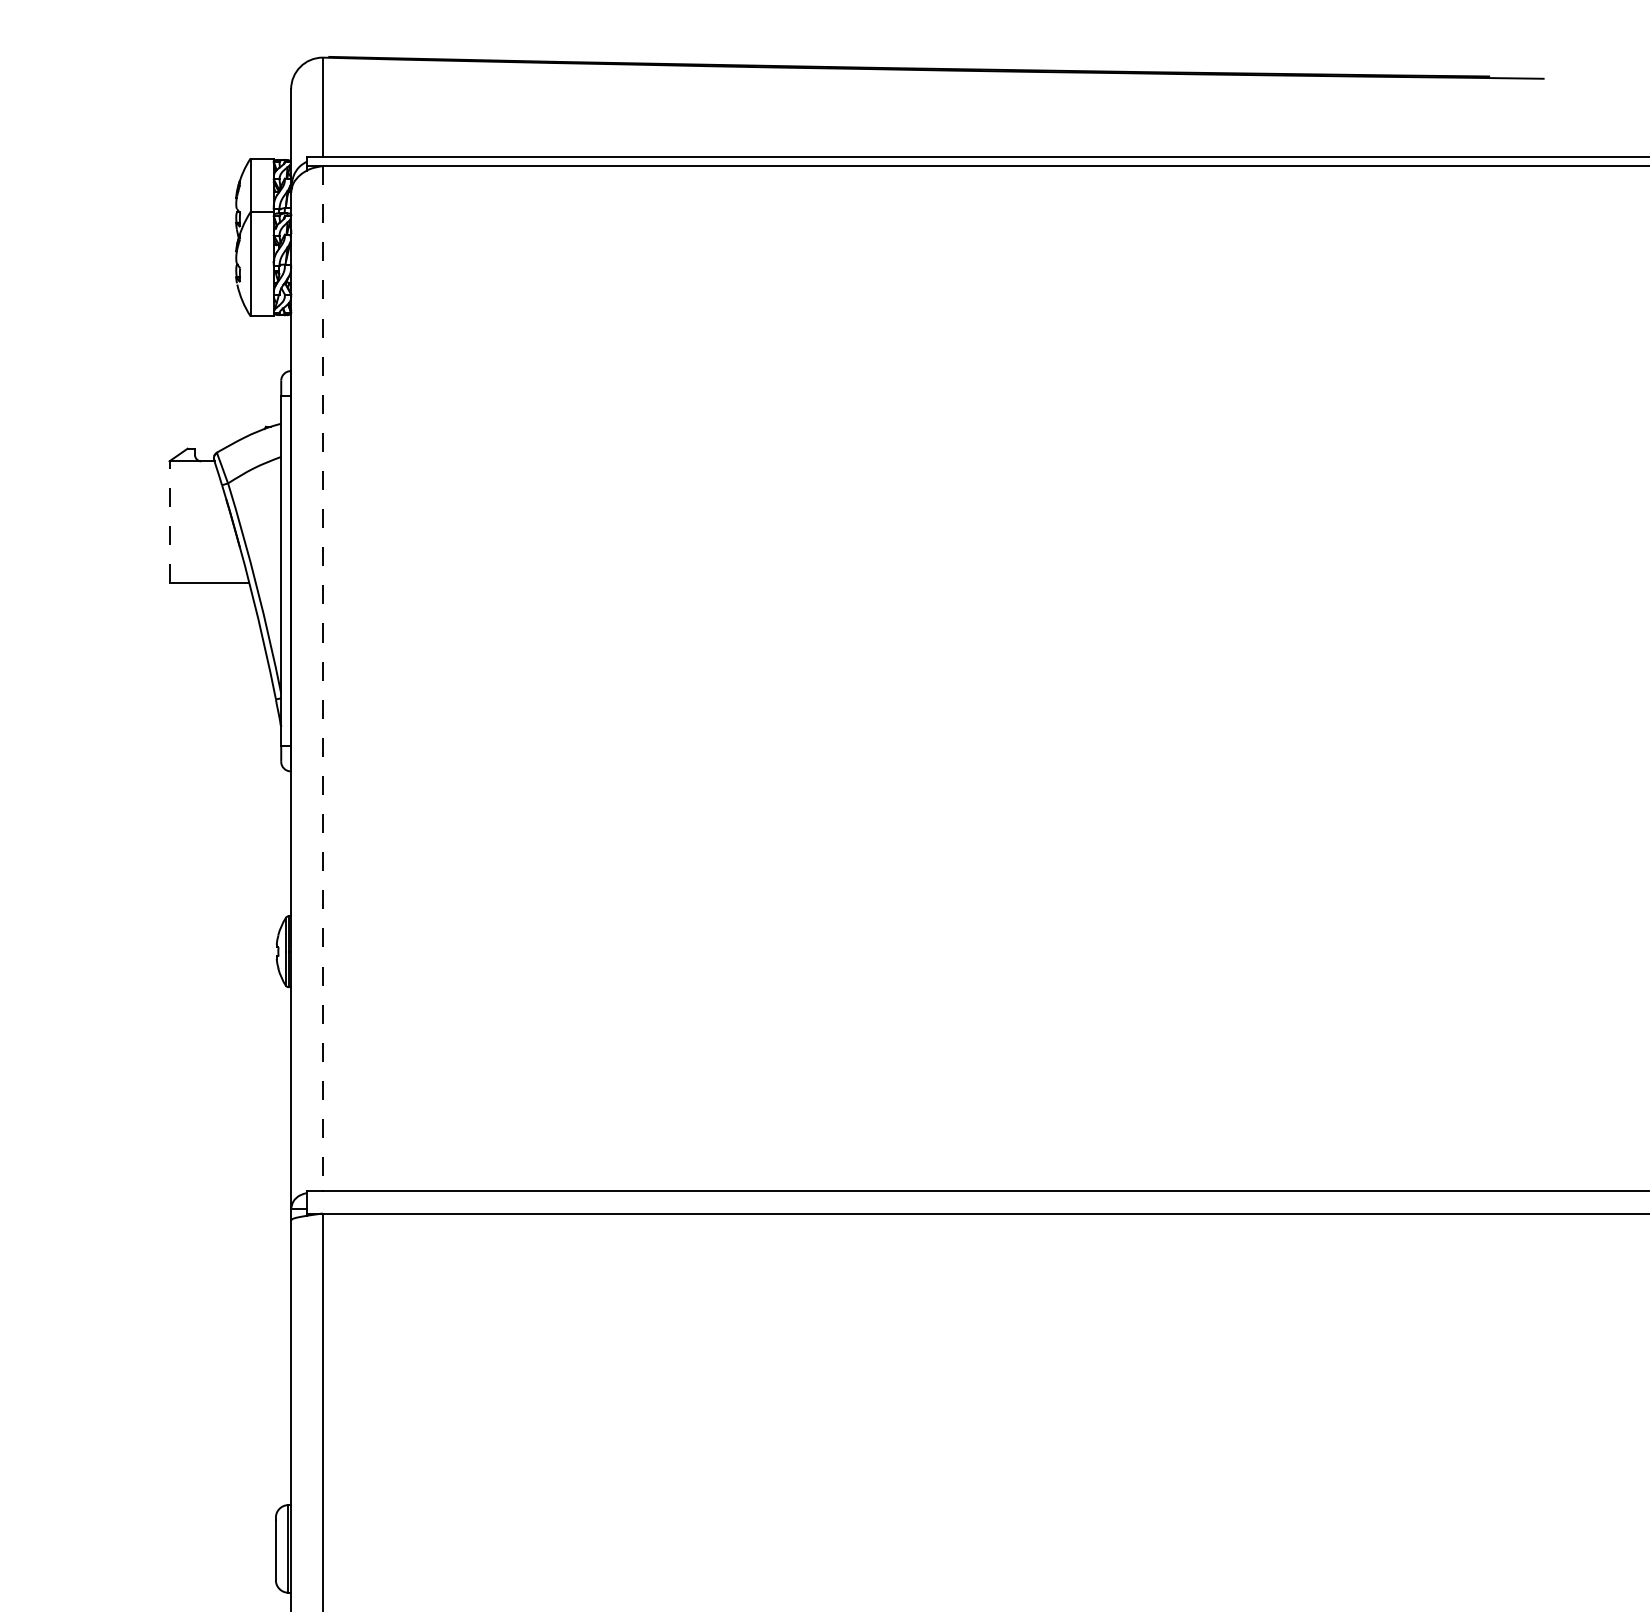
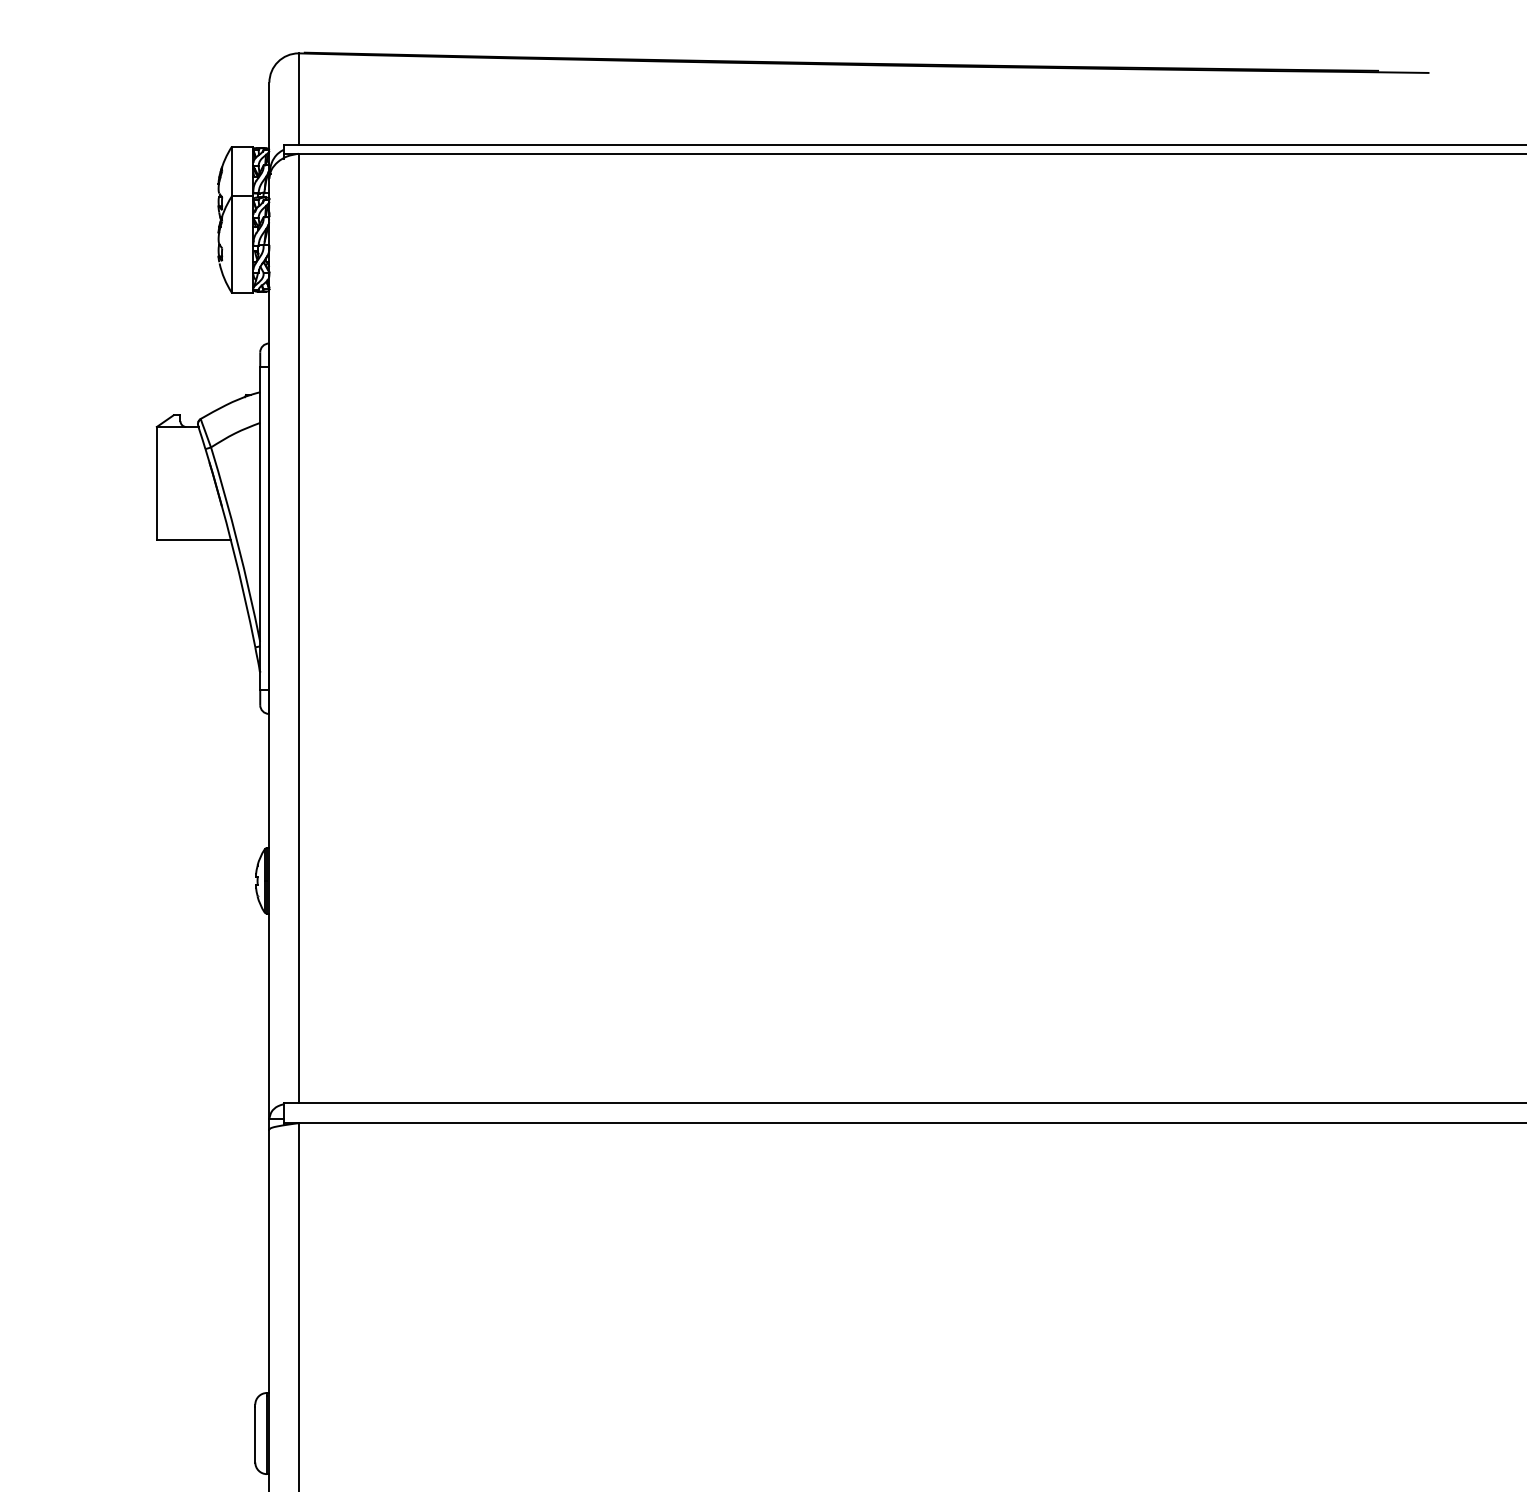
line: (169, 522) -> (156, 483), dashed -> solid
line: (322, 678) -> (298, 627), dashed -> solid

